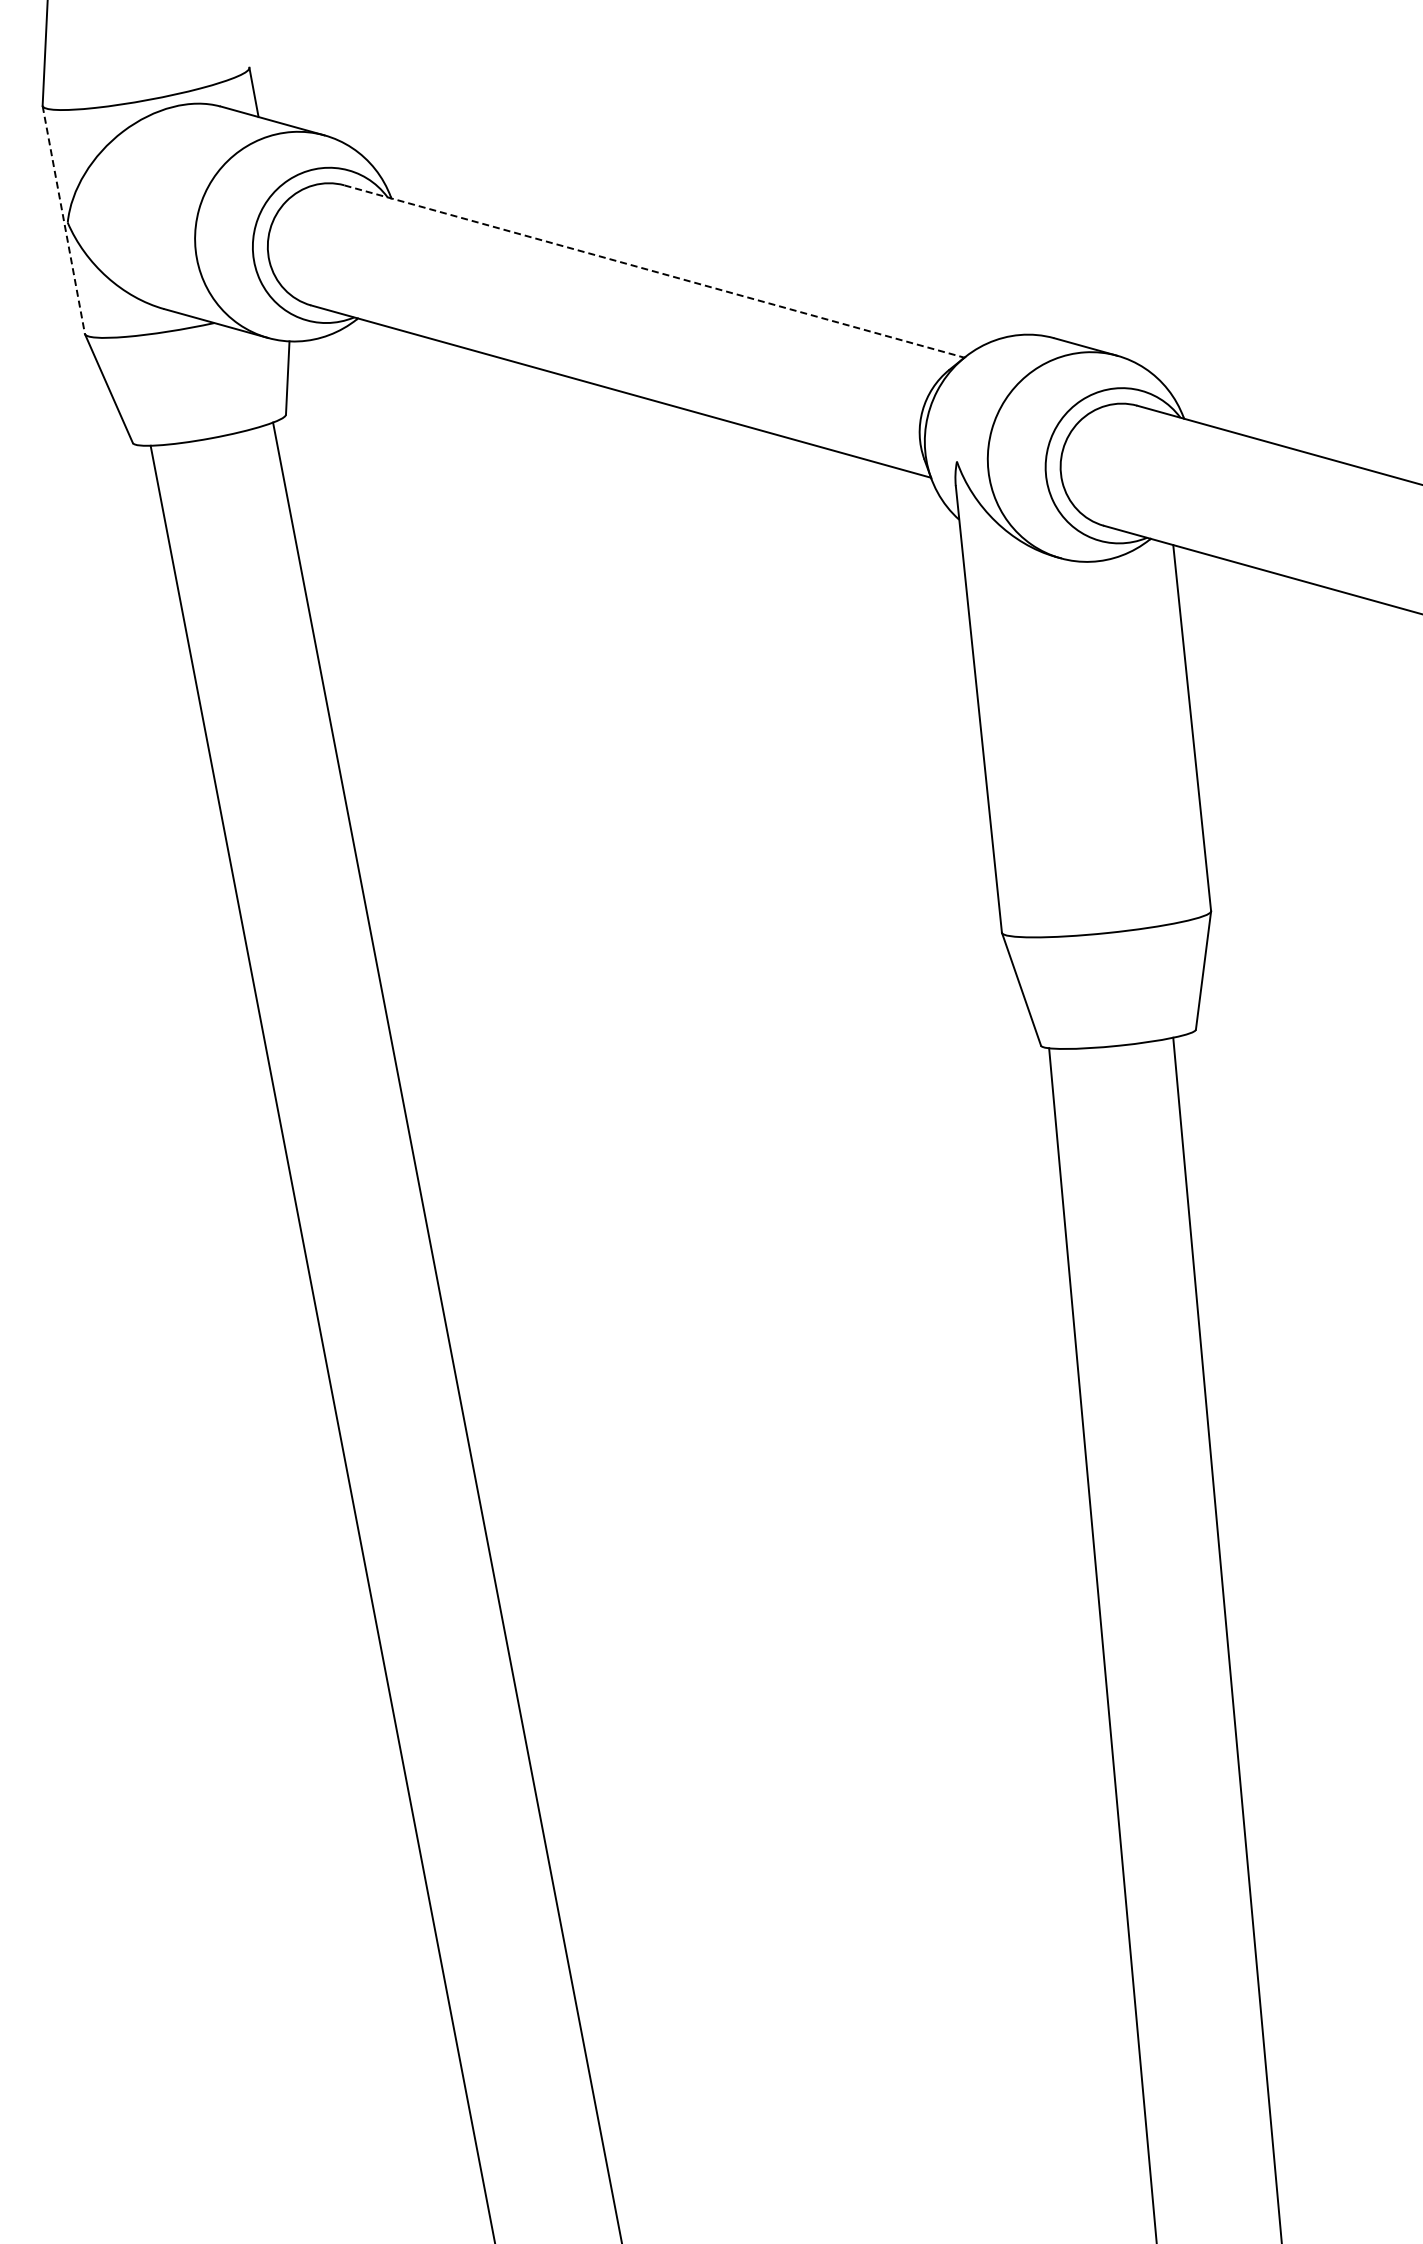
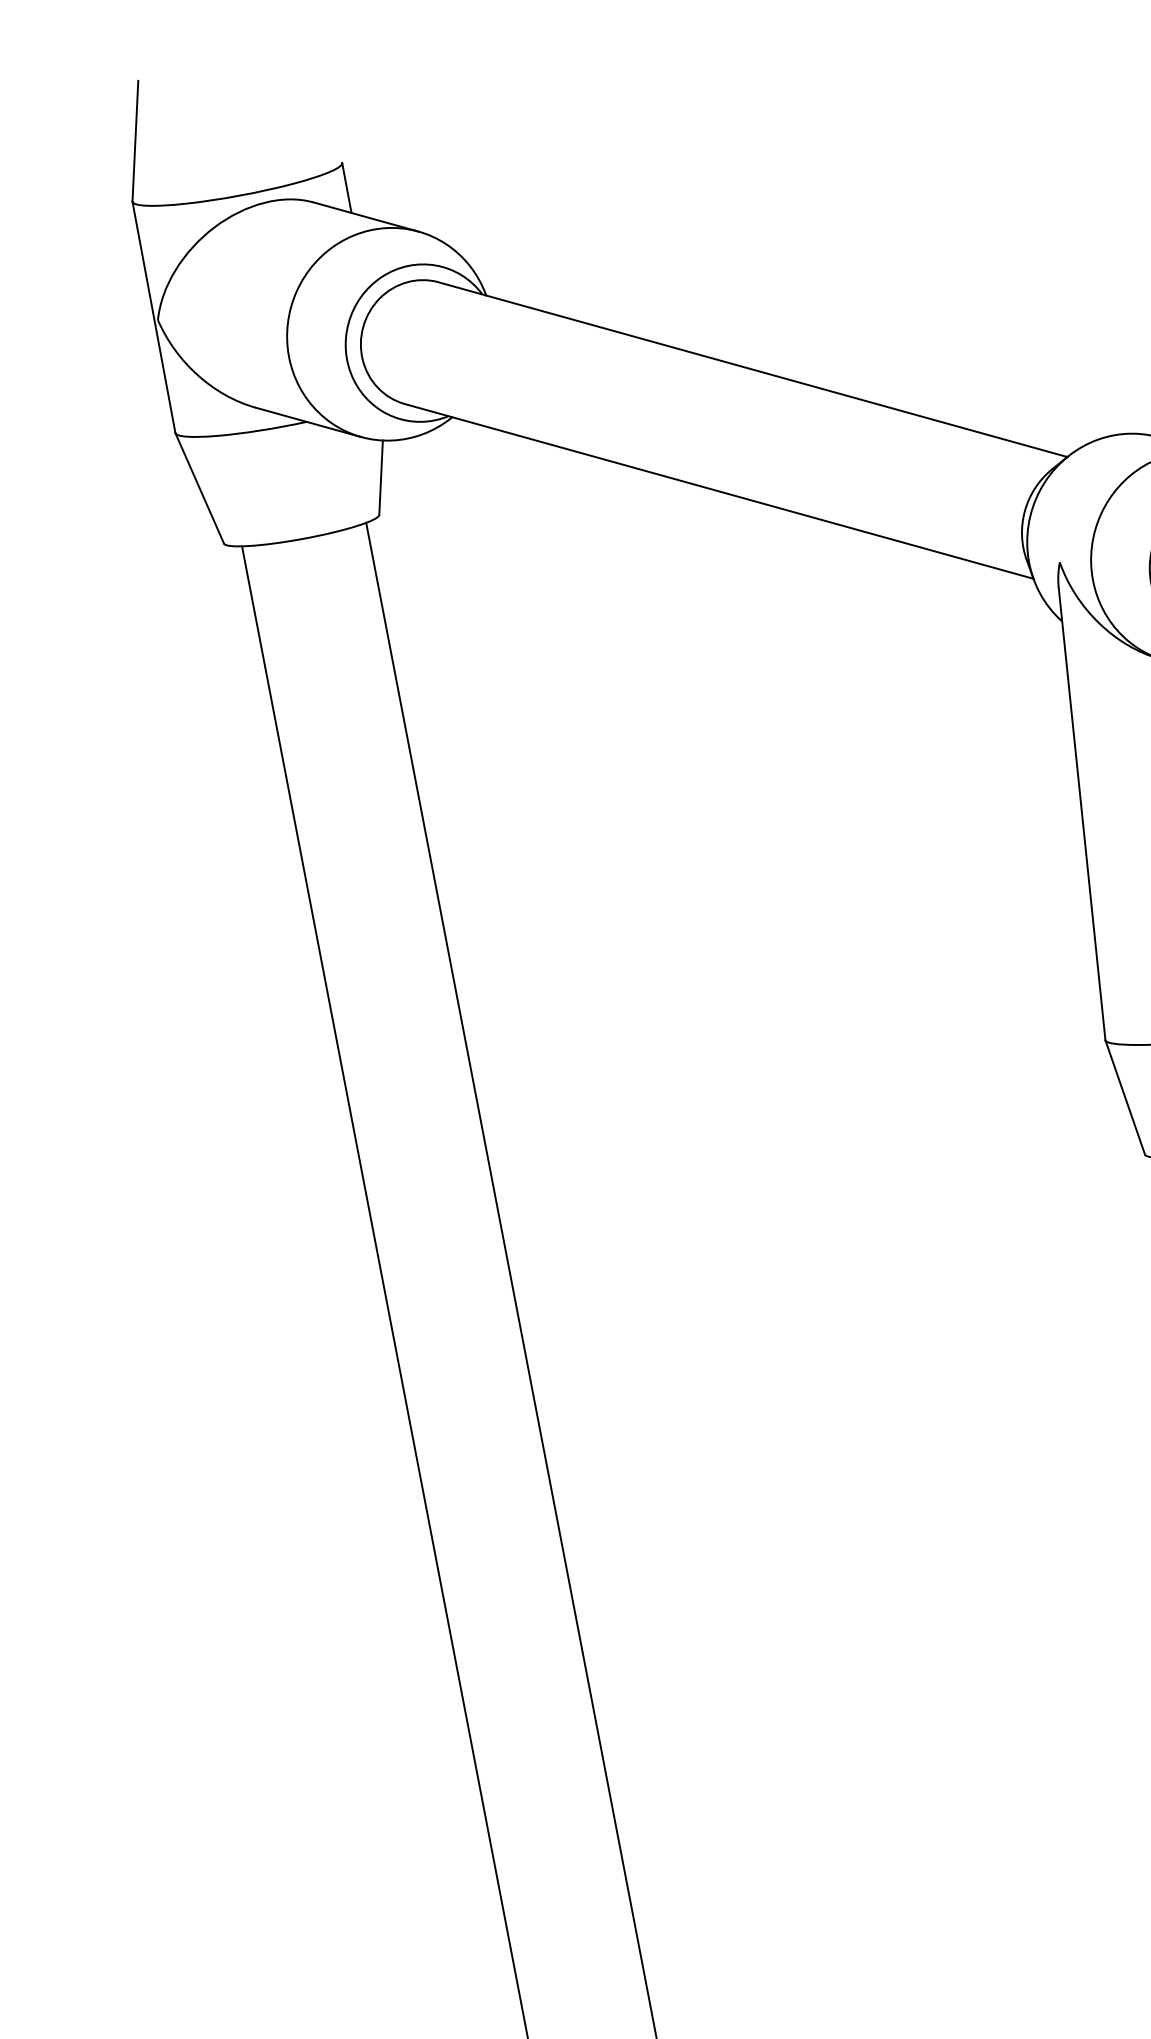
line: (63, 219) -> (153, 316), dashed -> solid
line: (654, 271) -> (753, 369), dashed -> solid

